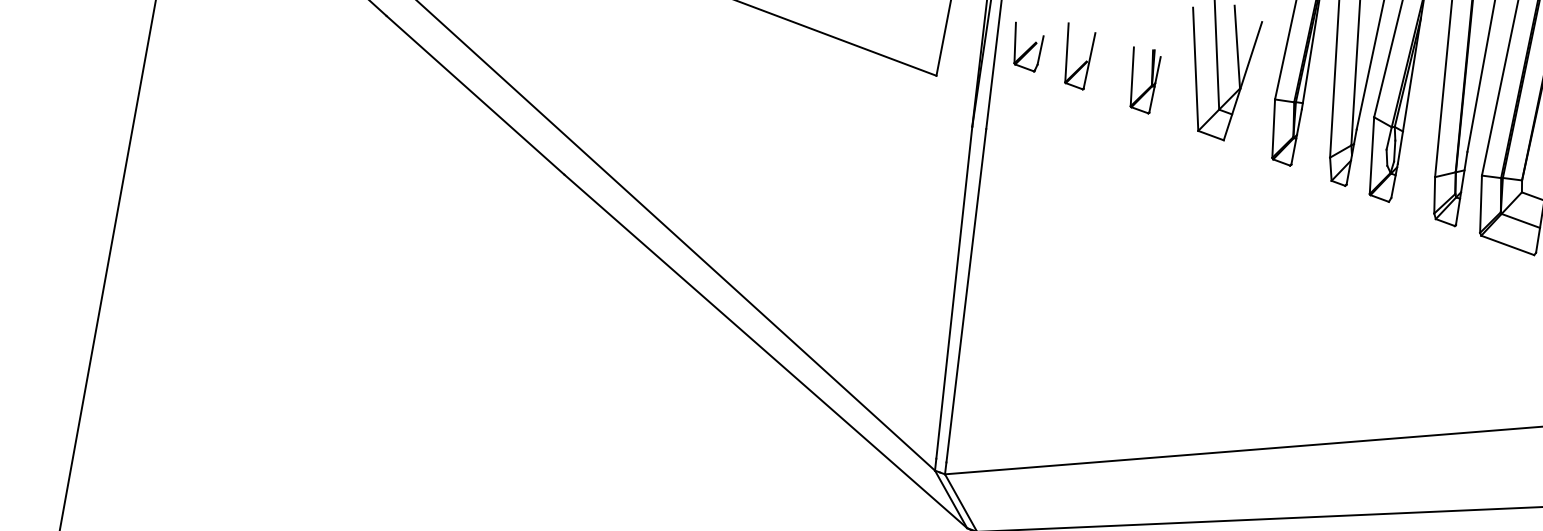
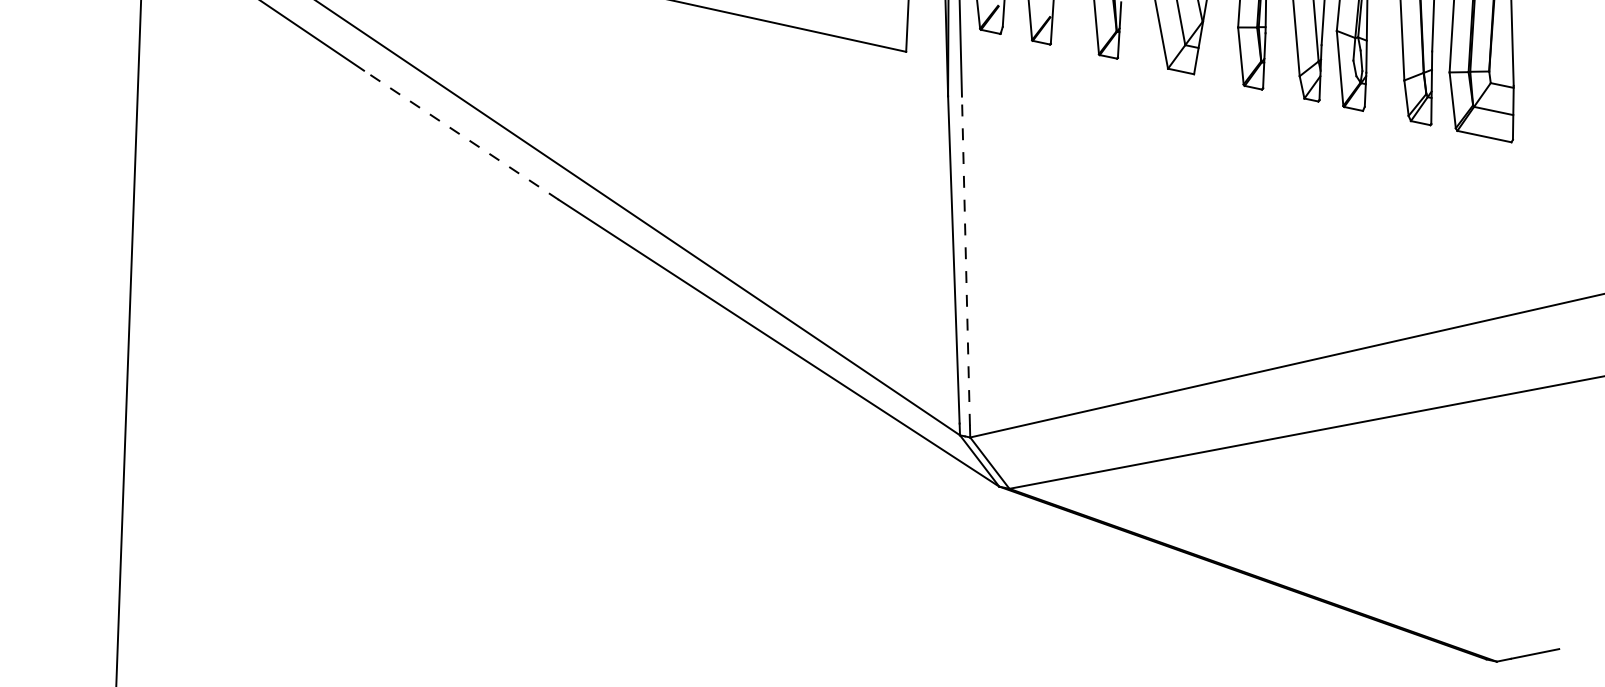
line: (475, 95) -> (461, 135), solid -> dashed
line: (965, 296) -> (965, 261), solid -> dashed

